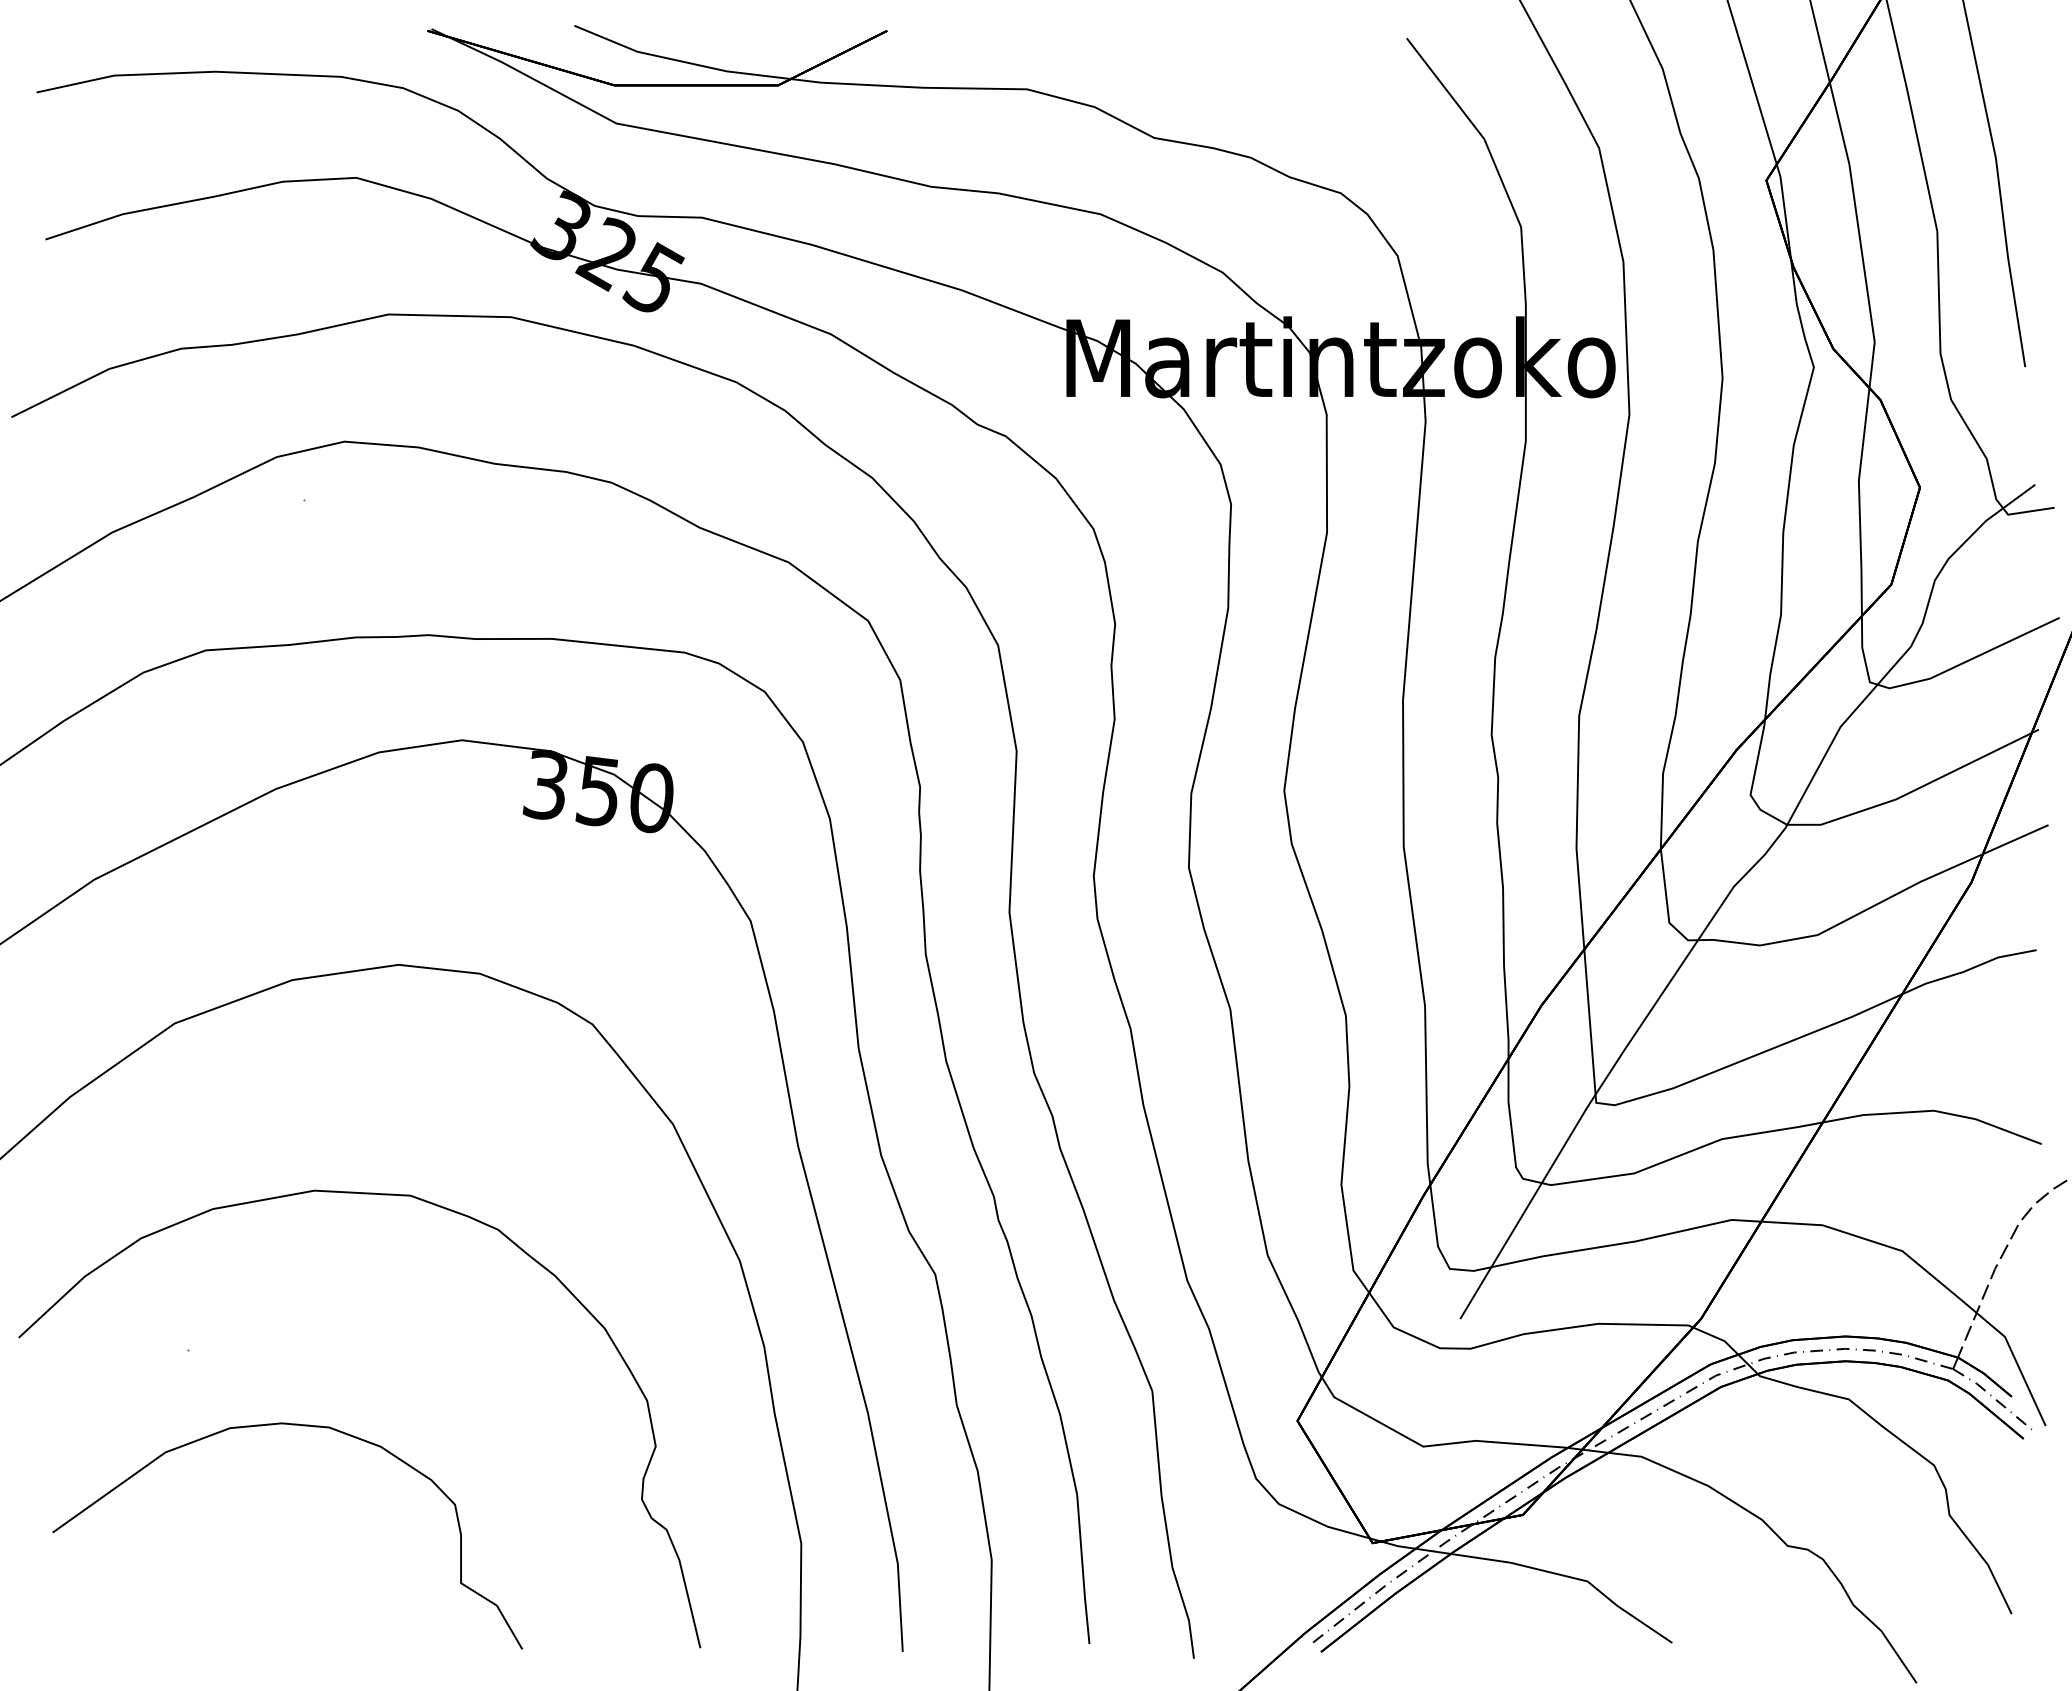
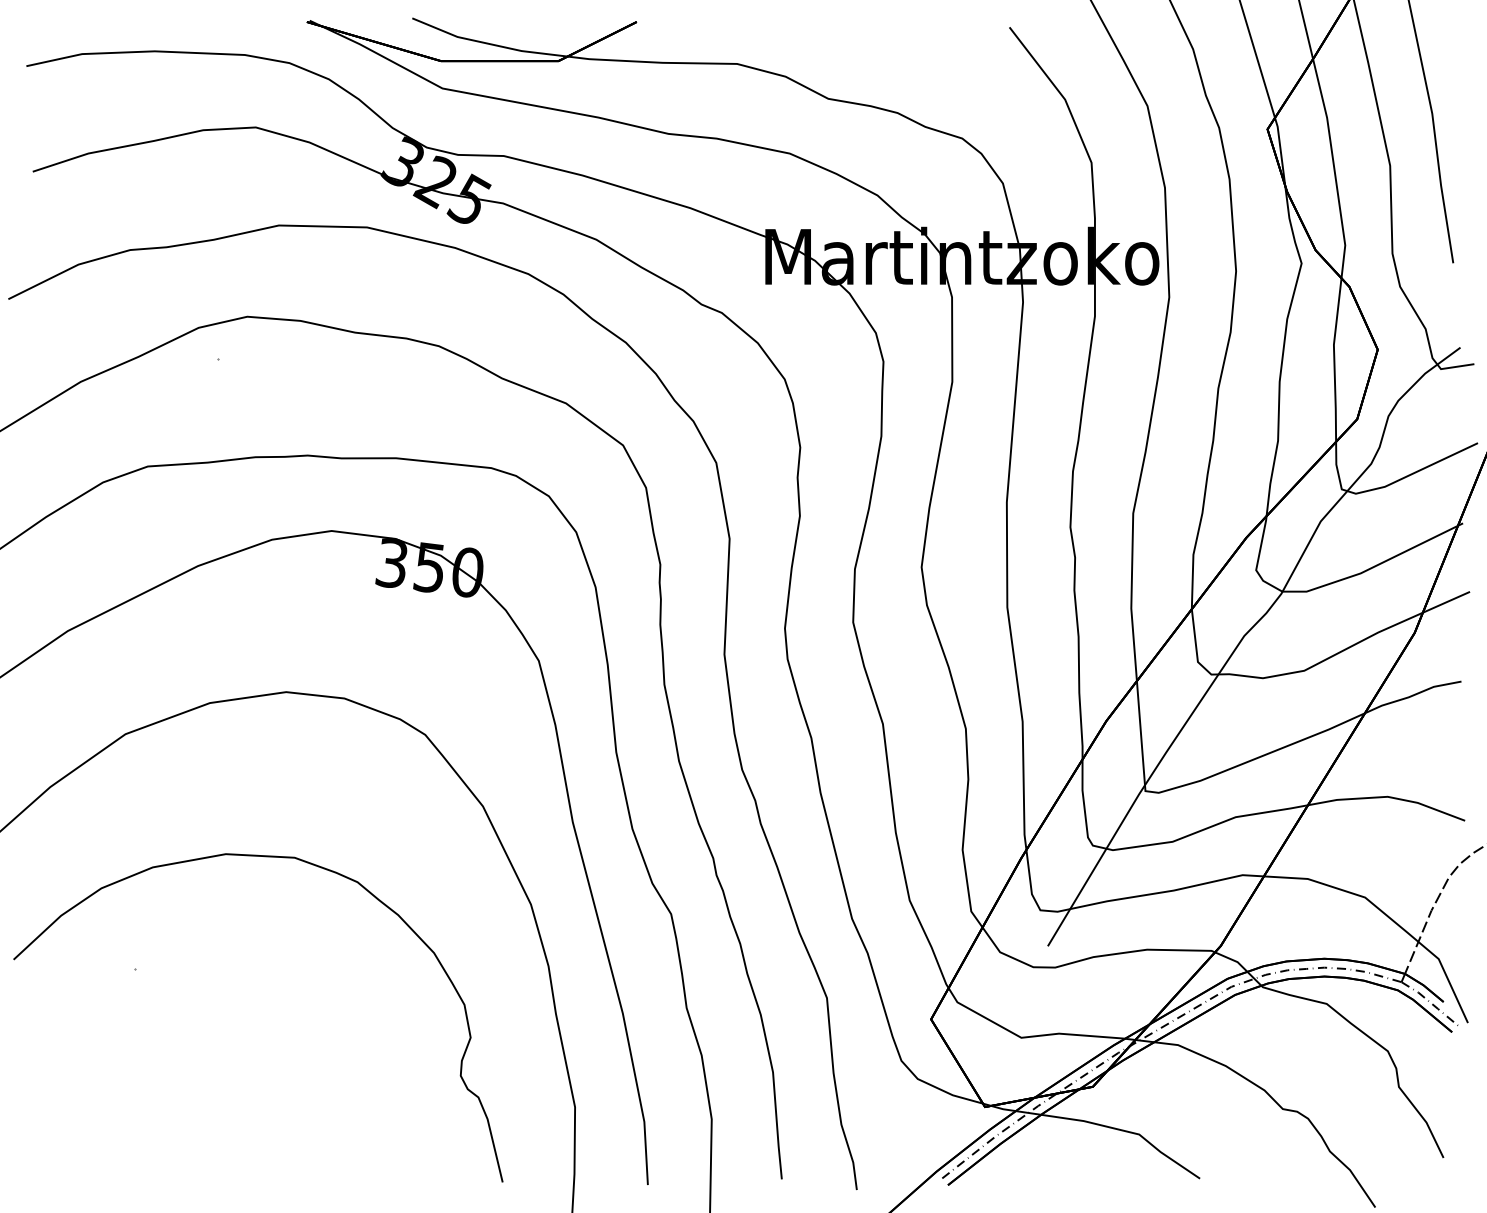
curve: (302, 1426) -> (217, 1023), removed

